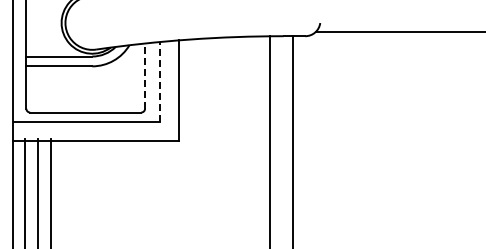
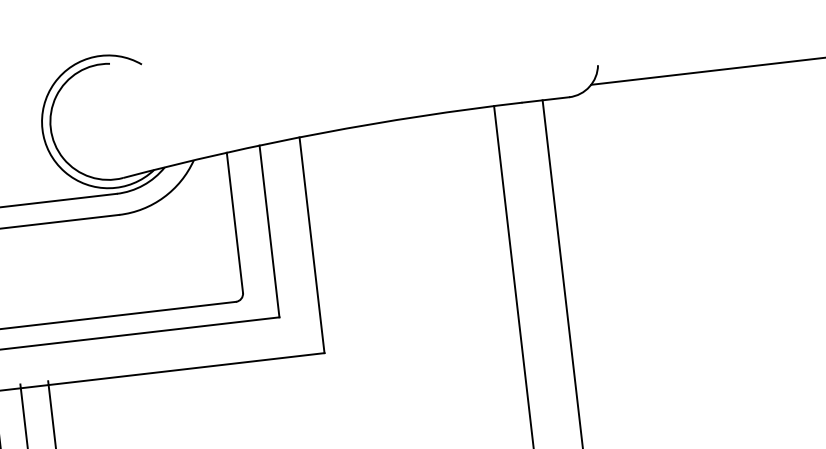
line: (145, 76) -> (235, 223), dashed -> solid
line: (160, 81) -> (269, 230), dashed -> solid

